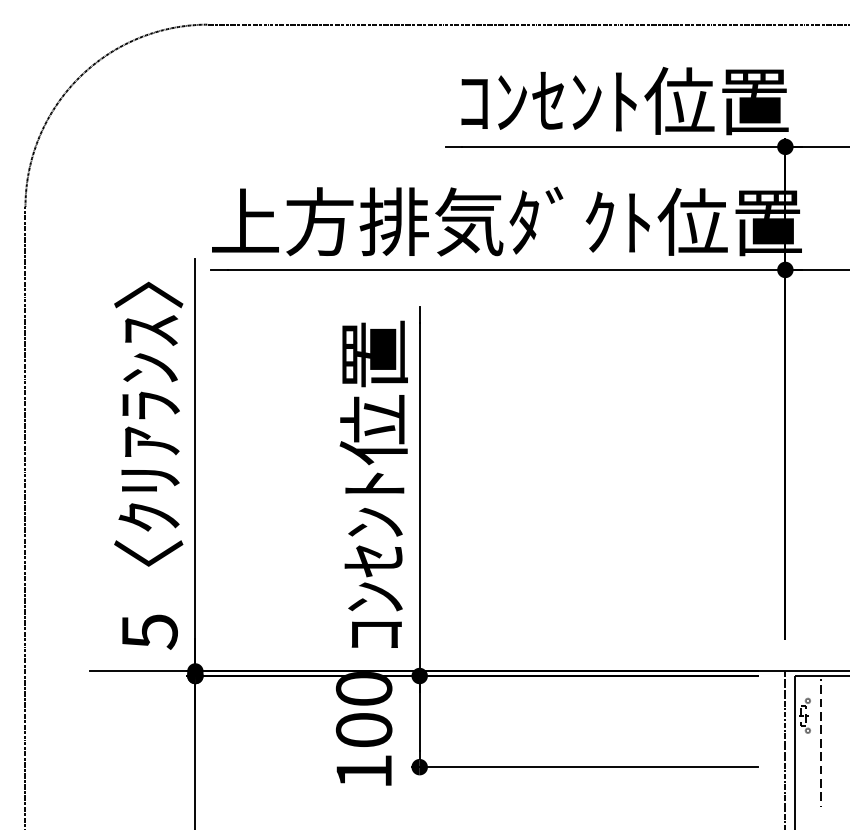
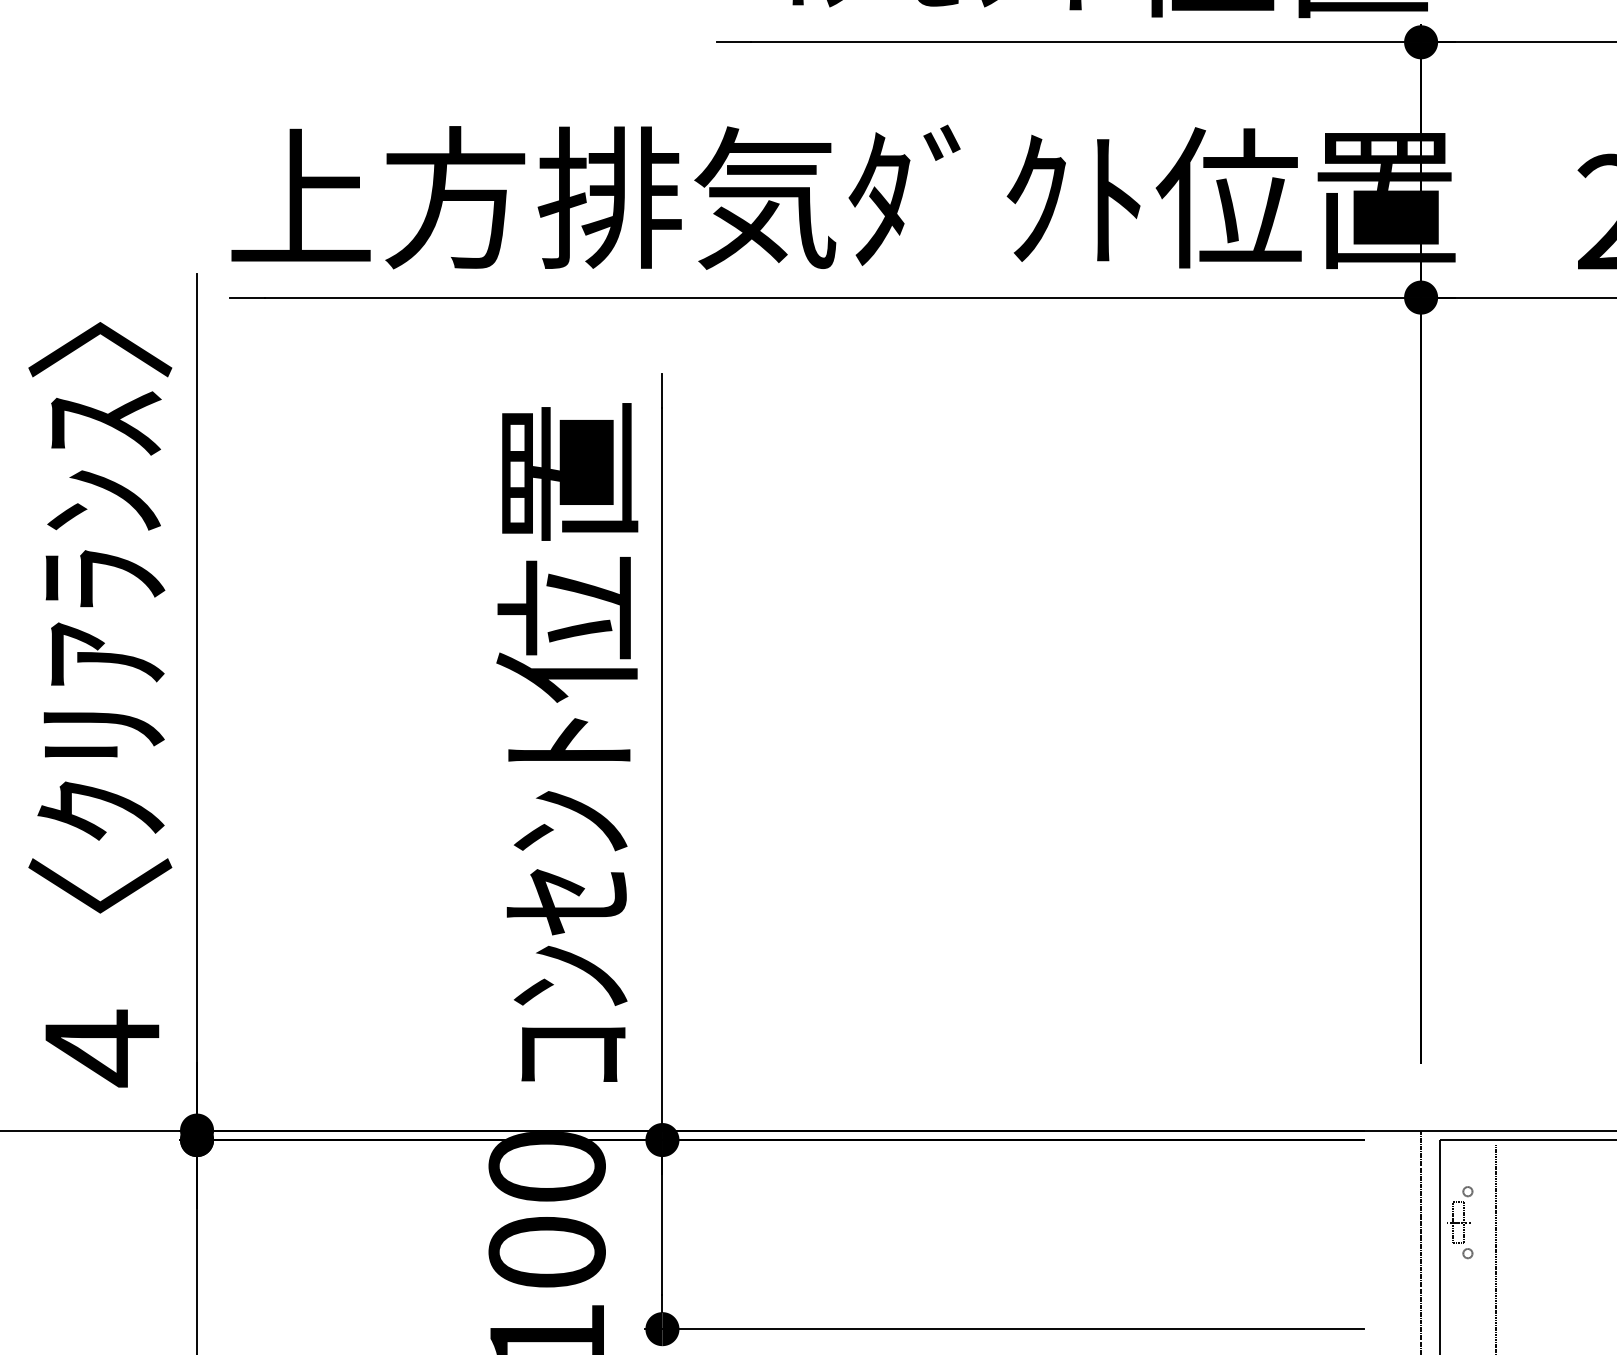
text: (149, 631) -> (101, 1047), 5 -> 4

